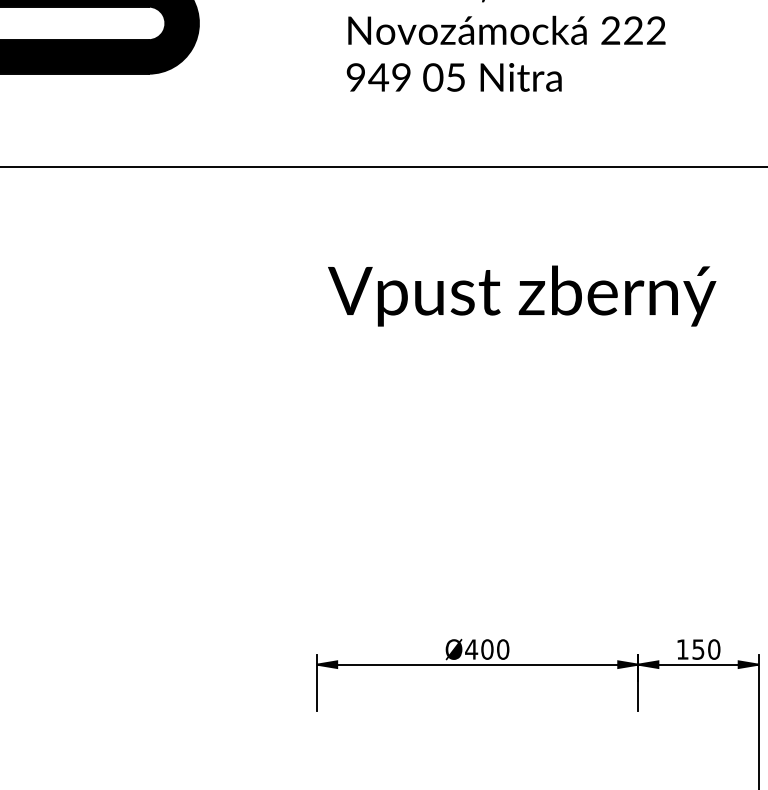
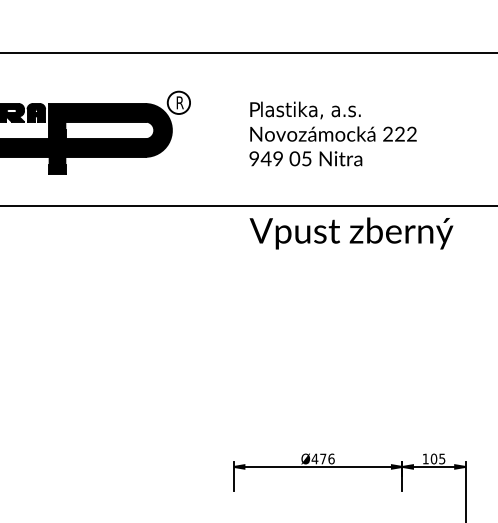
text: (522, 296) -> (351, 233), moved
text: (495, 648) -> (327, 458), Ø400 -> Ø476
text: (705, 648) -> (437, 458), 150 -> 105

